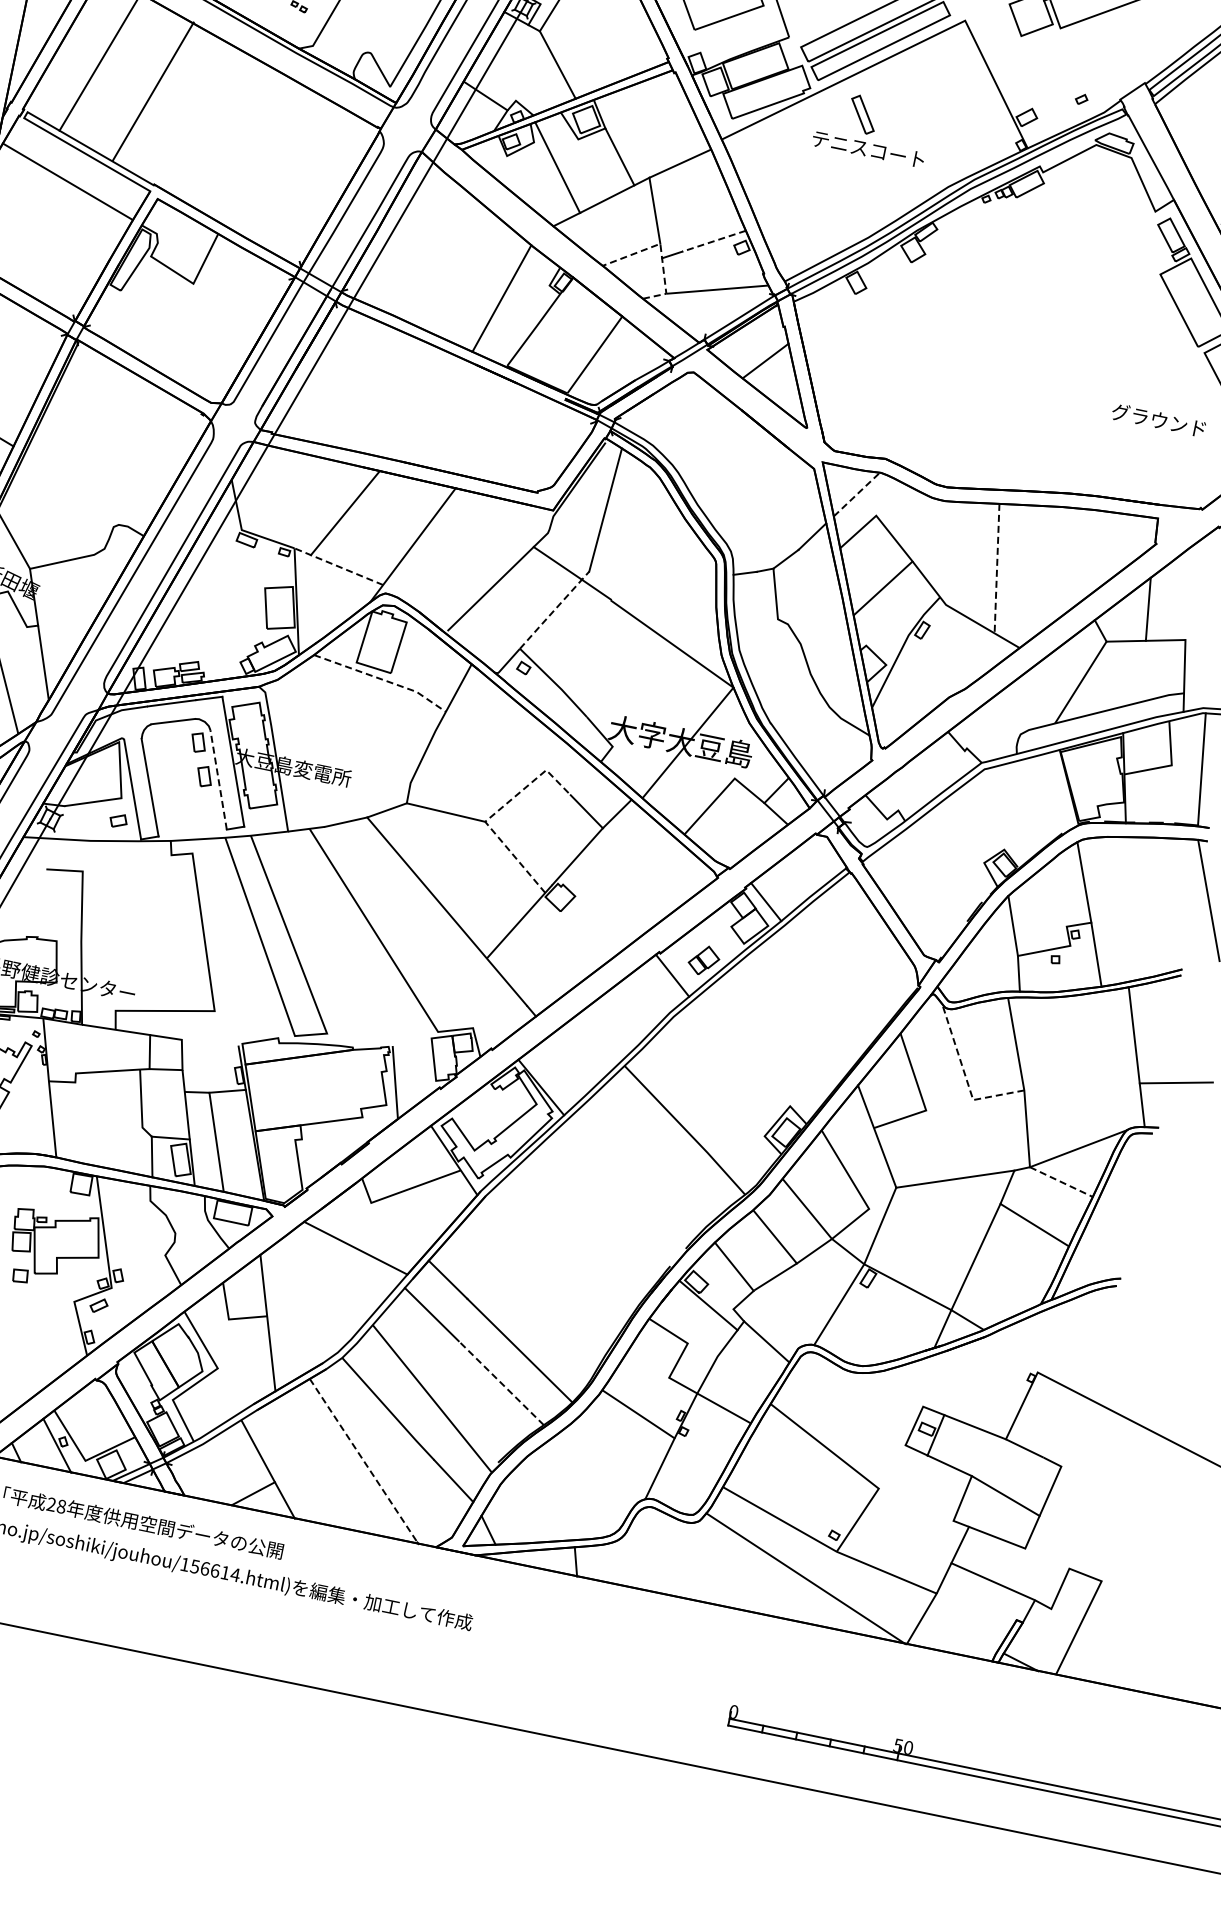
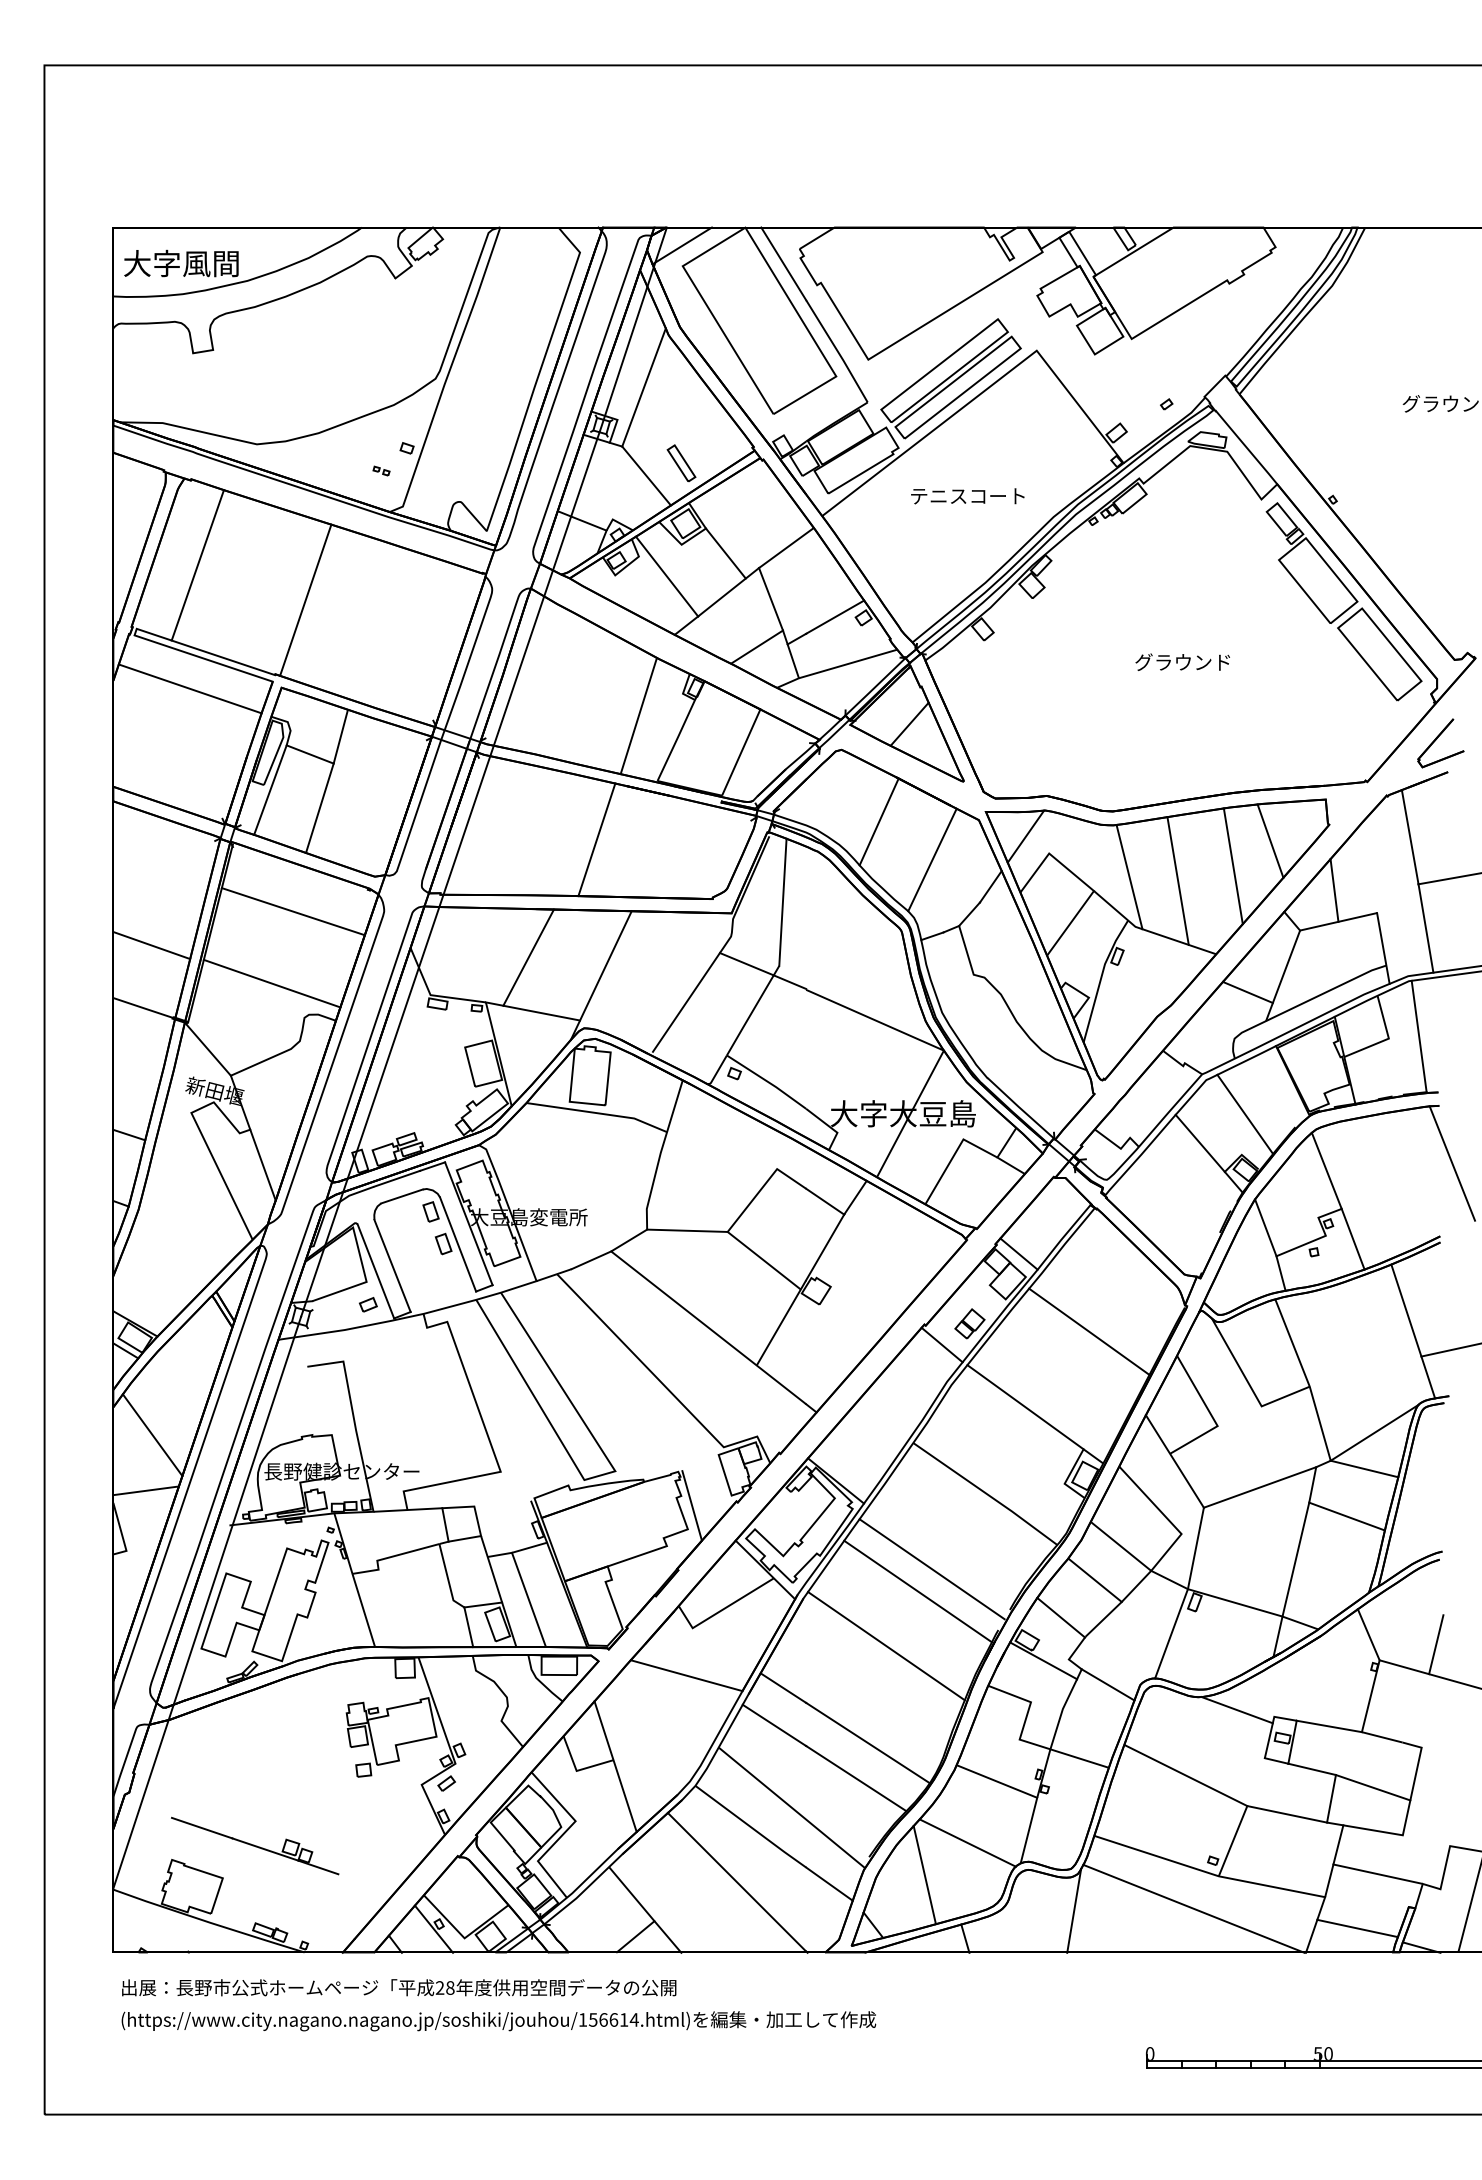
line: (153, 90) -> (305, 599), moved
part: (862, 114) -> (681, 463), moved
line: (713, 241) -> (834, 617), dashed -> solid
line: (660, 249) -> (784, 636), dashed -> solid
line: (126, 296) -> (270, 789), added
line: (170, 323) -> (319, 807), added
line: (435, 410) -> (596, 839), added
text: (1158, 419) -> (1182, 661), moved
line: (123, 420) -> (292, 911), added
line: (715, 450) -> (878, 821), added
line: (88, 486) -> (271, 983), added
line: (856, 494) -> (1025, 836), dashed -> solid
line: (760, 498) -> (932, 859), added
line: (1095, 547) -> (1270, 840), added
line: (950, 554) -> (1129, 876), added
line: (1053, 565) -> (1232, 866), added
line: (338, 566) -> (532, 1011), dashed -> solid
line: (997, 569) -> (1178, 881), dashed -> solid
line: (555, 610) -> (753, 1010), dashed -> solid
line: (382, 679) -> (598, 1113), dashed -> solid
line: (1042, 691) -> (1247, 992), added
line: (218, 779) -> (457, 1244), dashed -> solid
line: (1016, 809) -> (1245, 1113), added
line: (494, 814) -> (735, 1222), dashed -> solid
line: (965, 829) -> (1199, 1142), added
line: (819, 992) -> (1089, 1331), added
line: (741, 1053) -> (1025, 1407), added
line: (965, 1076) -> (1249, 1384), dashed -> solid
line: (1061, 1182) -> (1364, 1469), dashed -> solid
line: (617, 1193) -> (931, 1569), added
line: (598, 1212) -> (917, 1591), added
line: (557, 1259) -> (886, 1646), added
line: (1032, 1344) -> (1368, 1634), added
line: (1096, 1368) -> (1436, 1644), added
line: (501, 1383) -> (856, 1778), dashed -> solid
line: (887, 1392) -> (1236, 1710), added
line: (364, 1461) -> (737, 1882), dashed -> solid
line: (597, 1468) -> (967, 1842), added
line: (548, 1491) -> (924, 1875), added
line: (916, 1505) -> (1287, 1814), added
line: (688, 1556) -> (1074, 1910), added
line: (962, 1630) -> (1357, 1928), added

